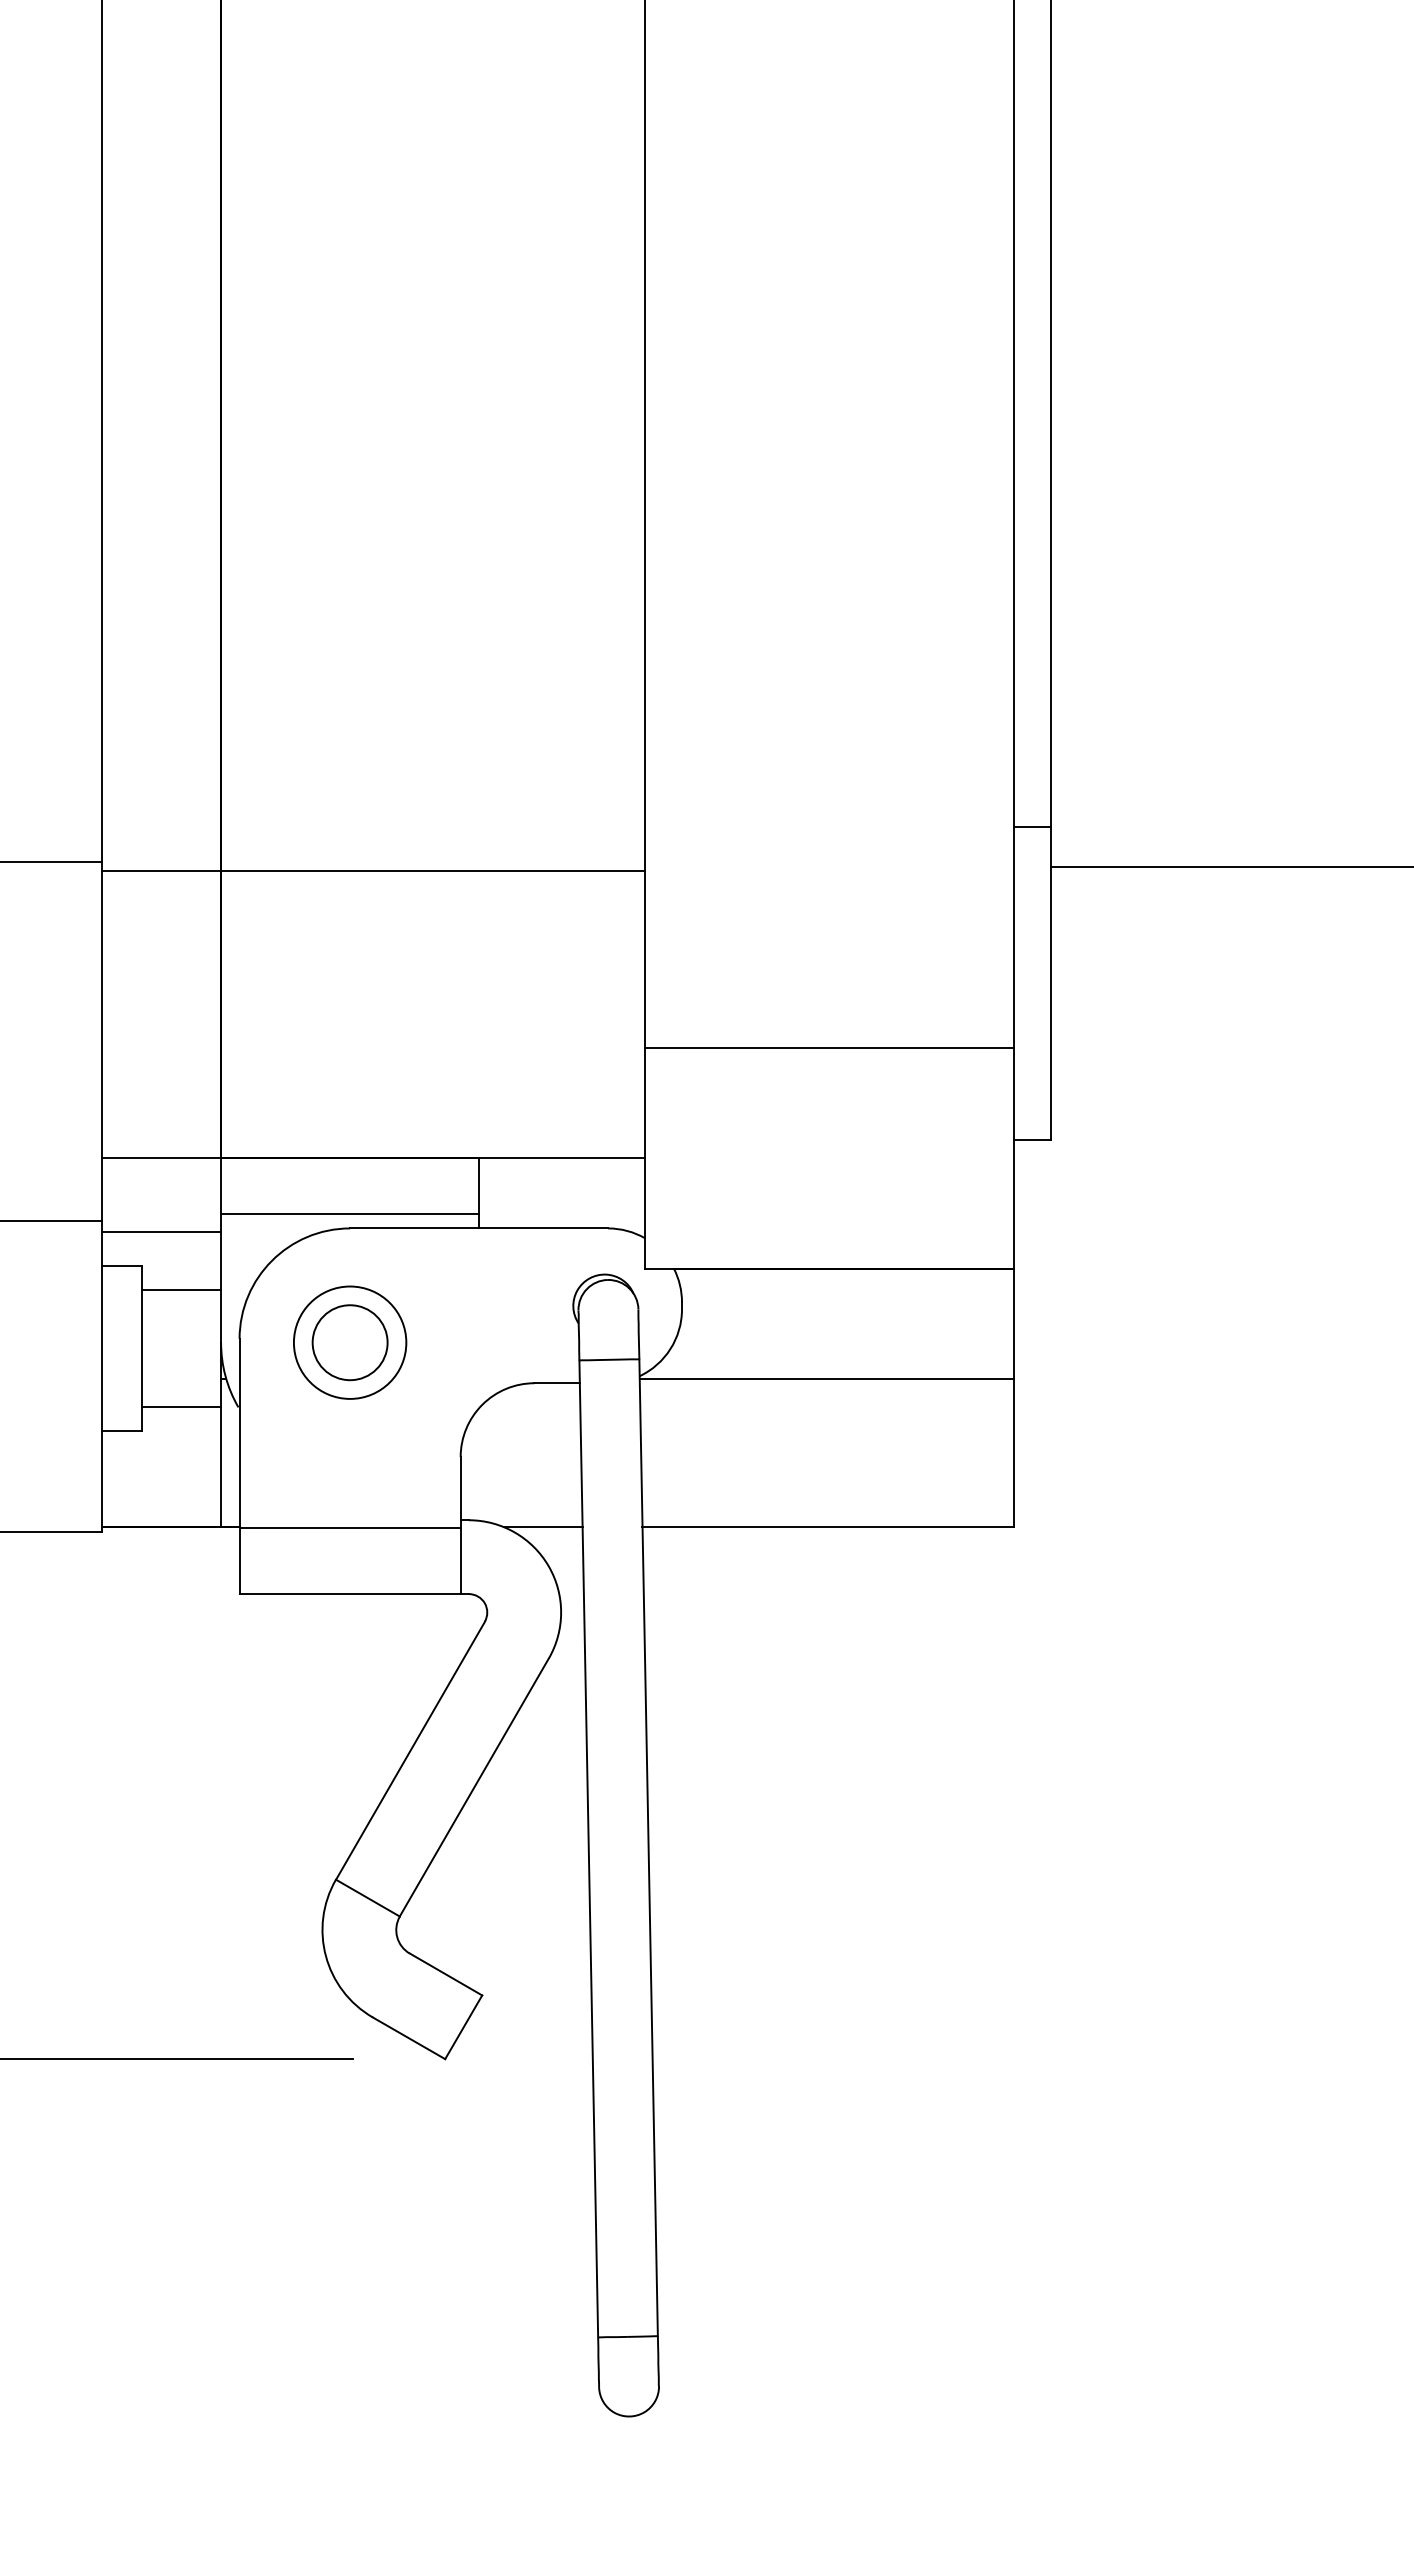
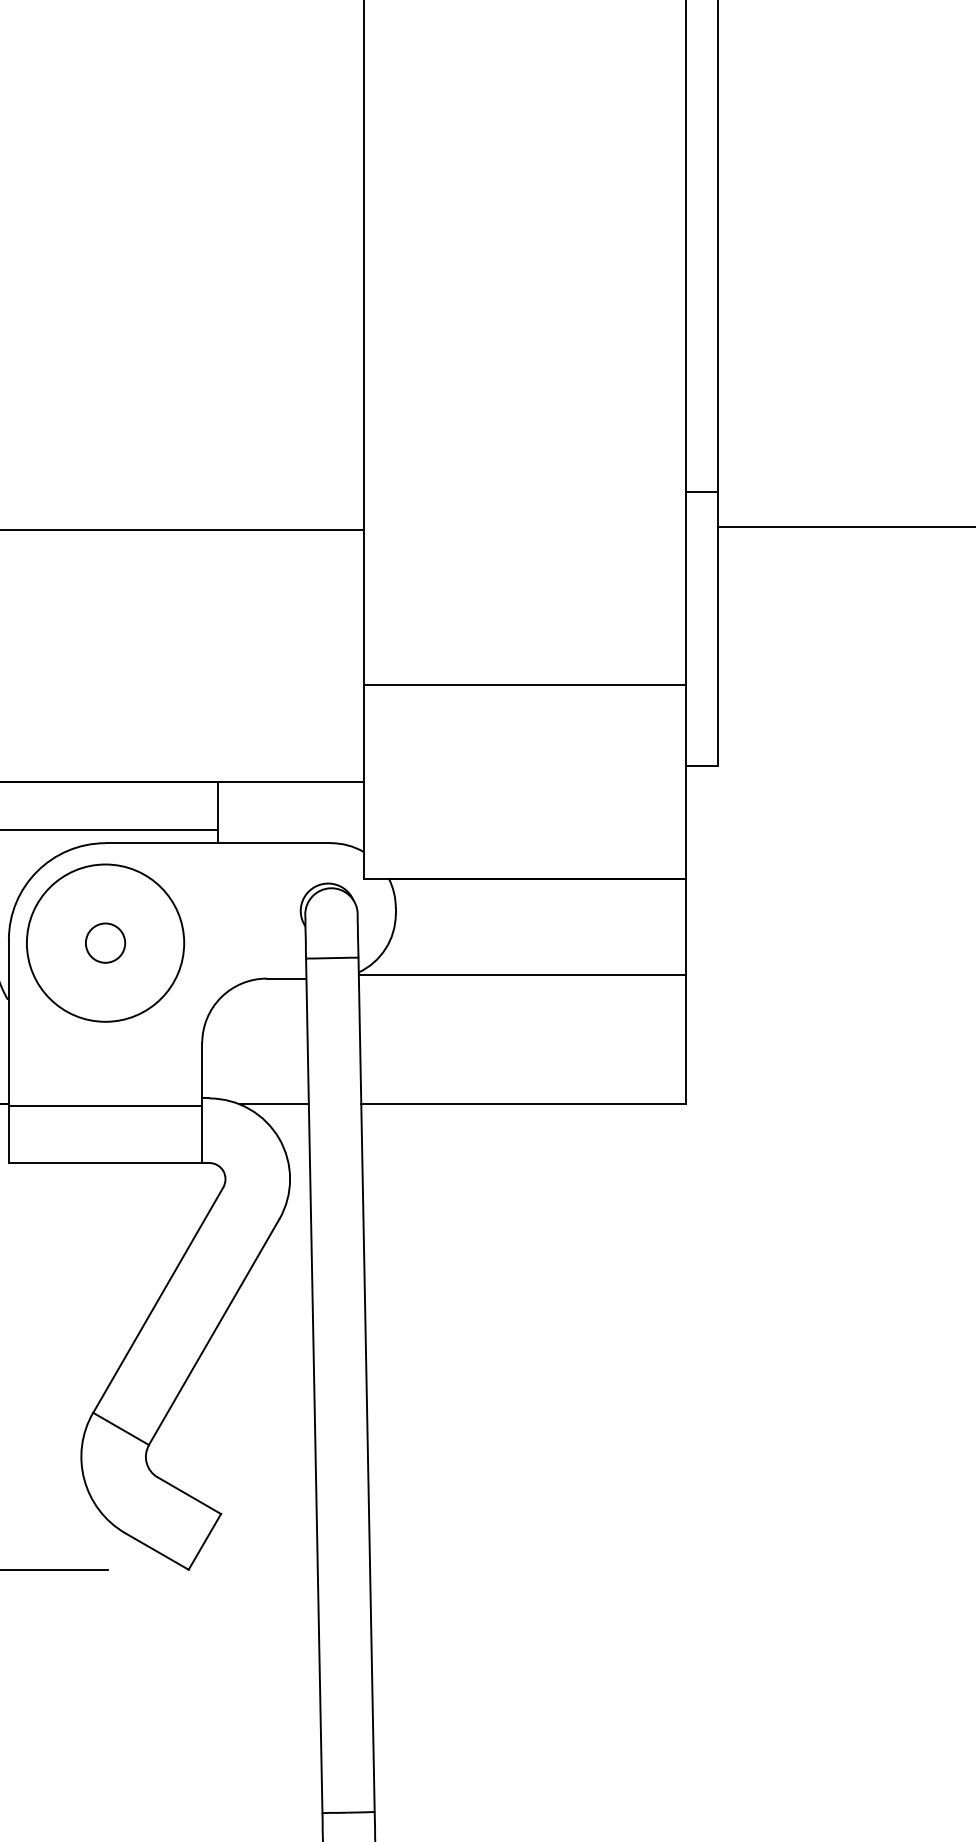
circle: (349, 1342) -> (104, 942), size x0.6
circle: (349, 1342) -> (104, 942), size x1.6

